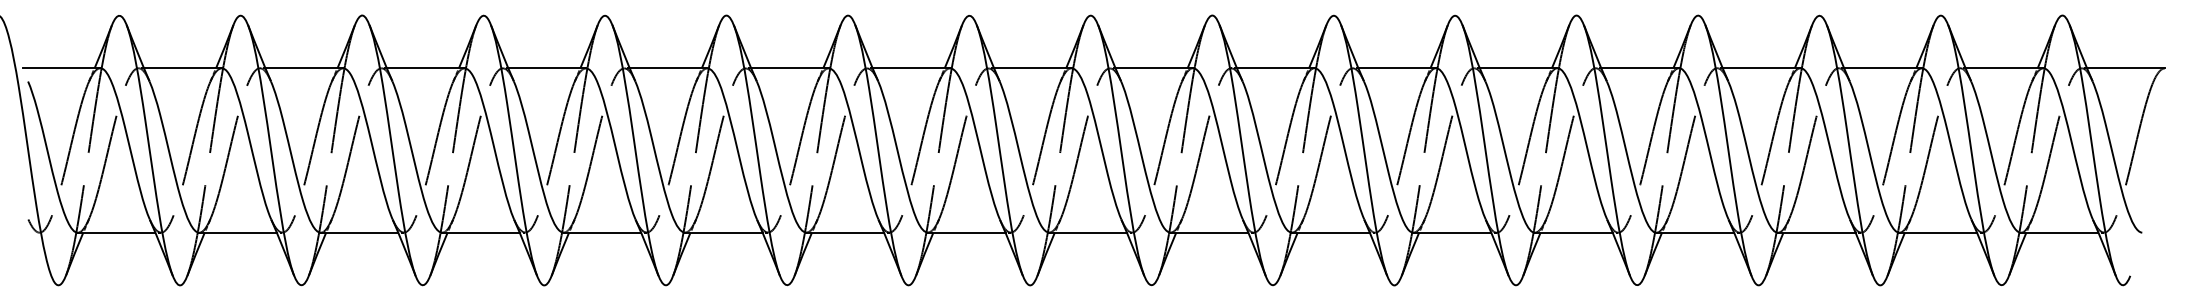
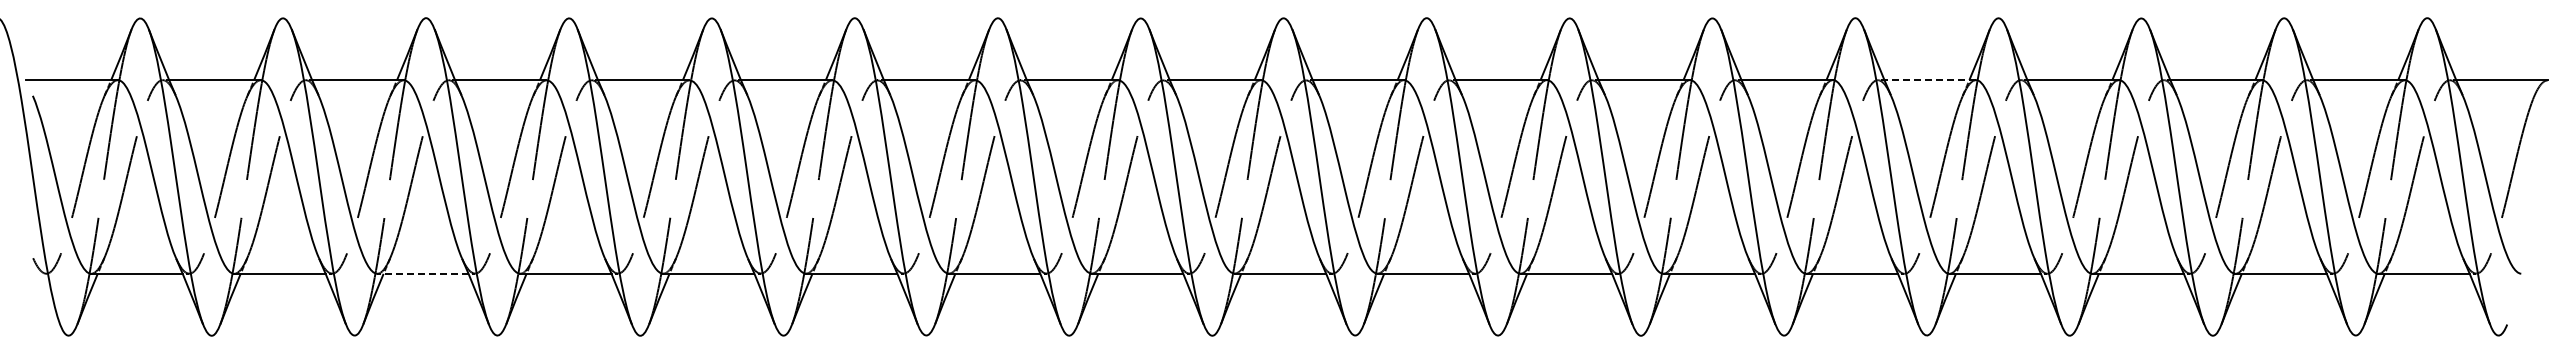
line: (1640, 68) -> (1930, 80), solid -> dashed
line: (359, 232) -> (422, 273), solid -> dashed

